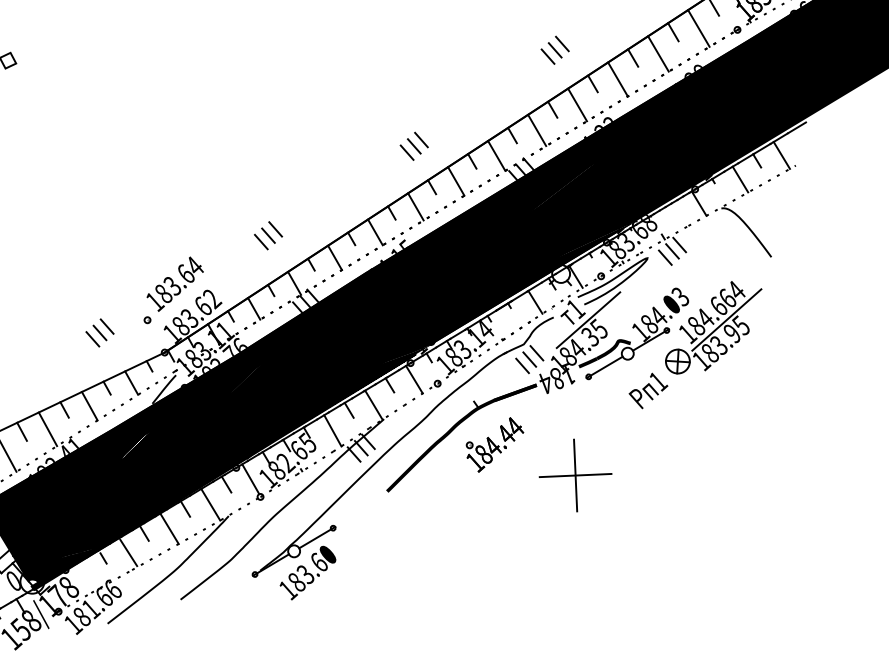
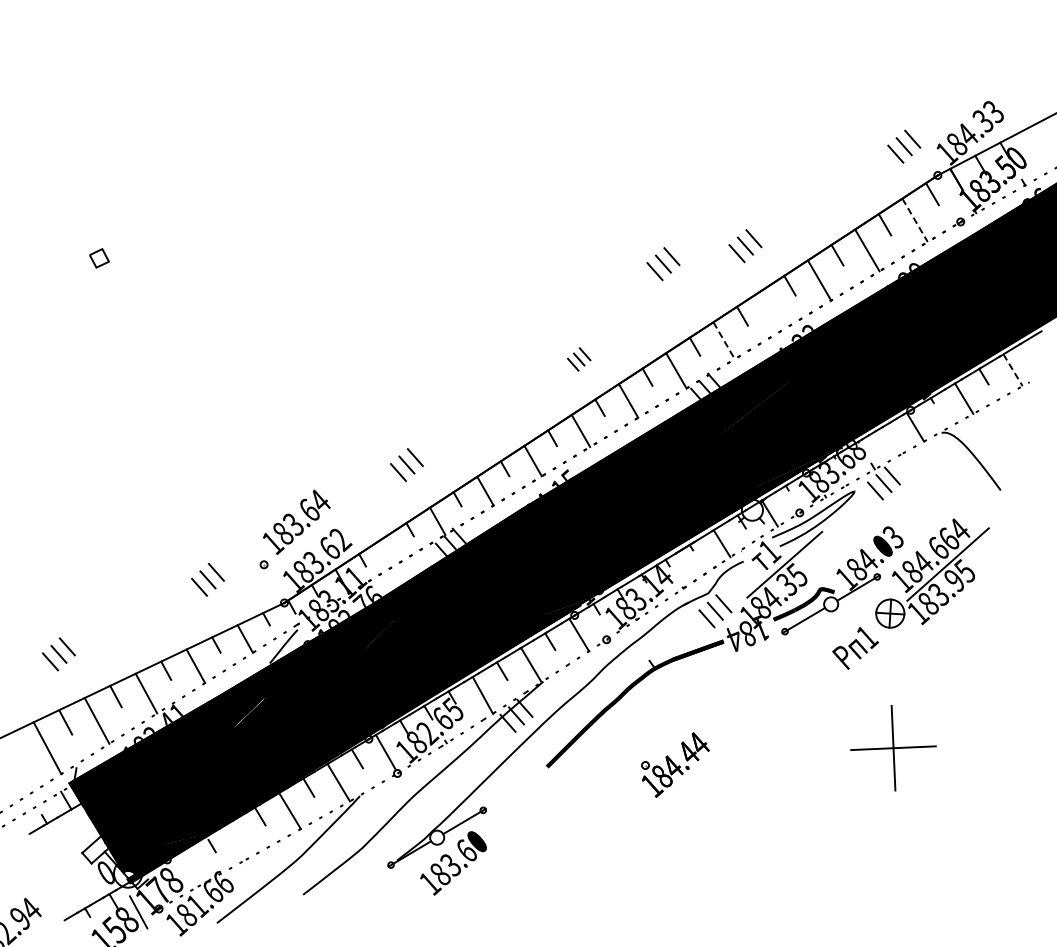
line: (699, 28) -> (915, 220), solid -> dashed
part: (485, 65) -> (663, 264), added
line: (577, 104) -> (771, 310), removed
line: (537, 131) -> (724, 341), solid -> dashed
part: (414, 146) -> (579, 359), size x0.7
line: (782, 155) -> (1013, 370), solid -> dashed
line: (253, 308) -> (389, 551), removed
part: (495, 444) -> (675, 764), moved
part: (575, 475) -> (893, 748), moved
line: (128, 552) -> (241, 839), removed

